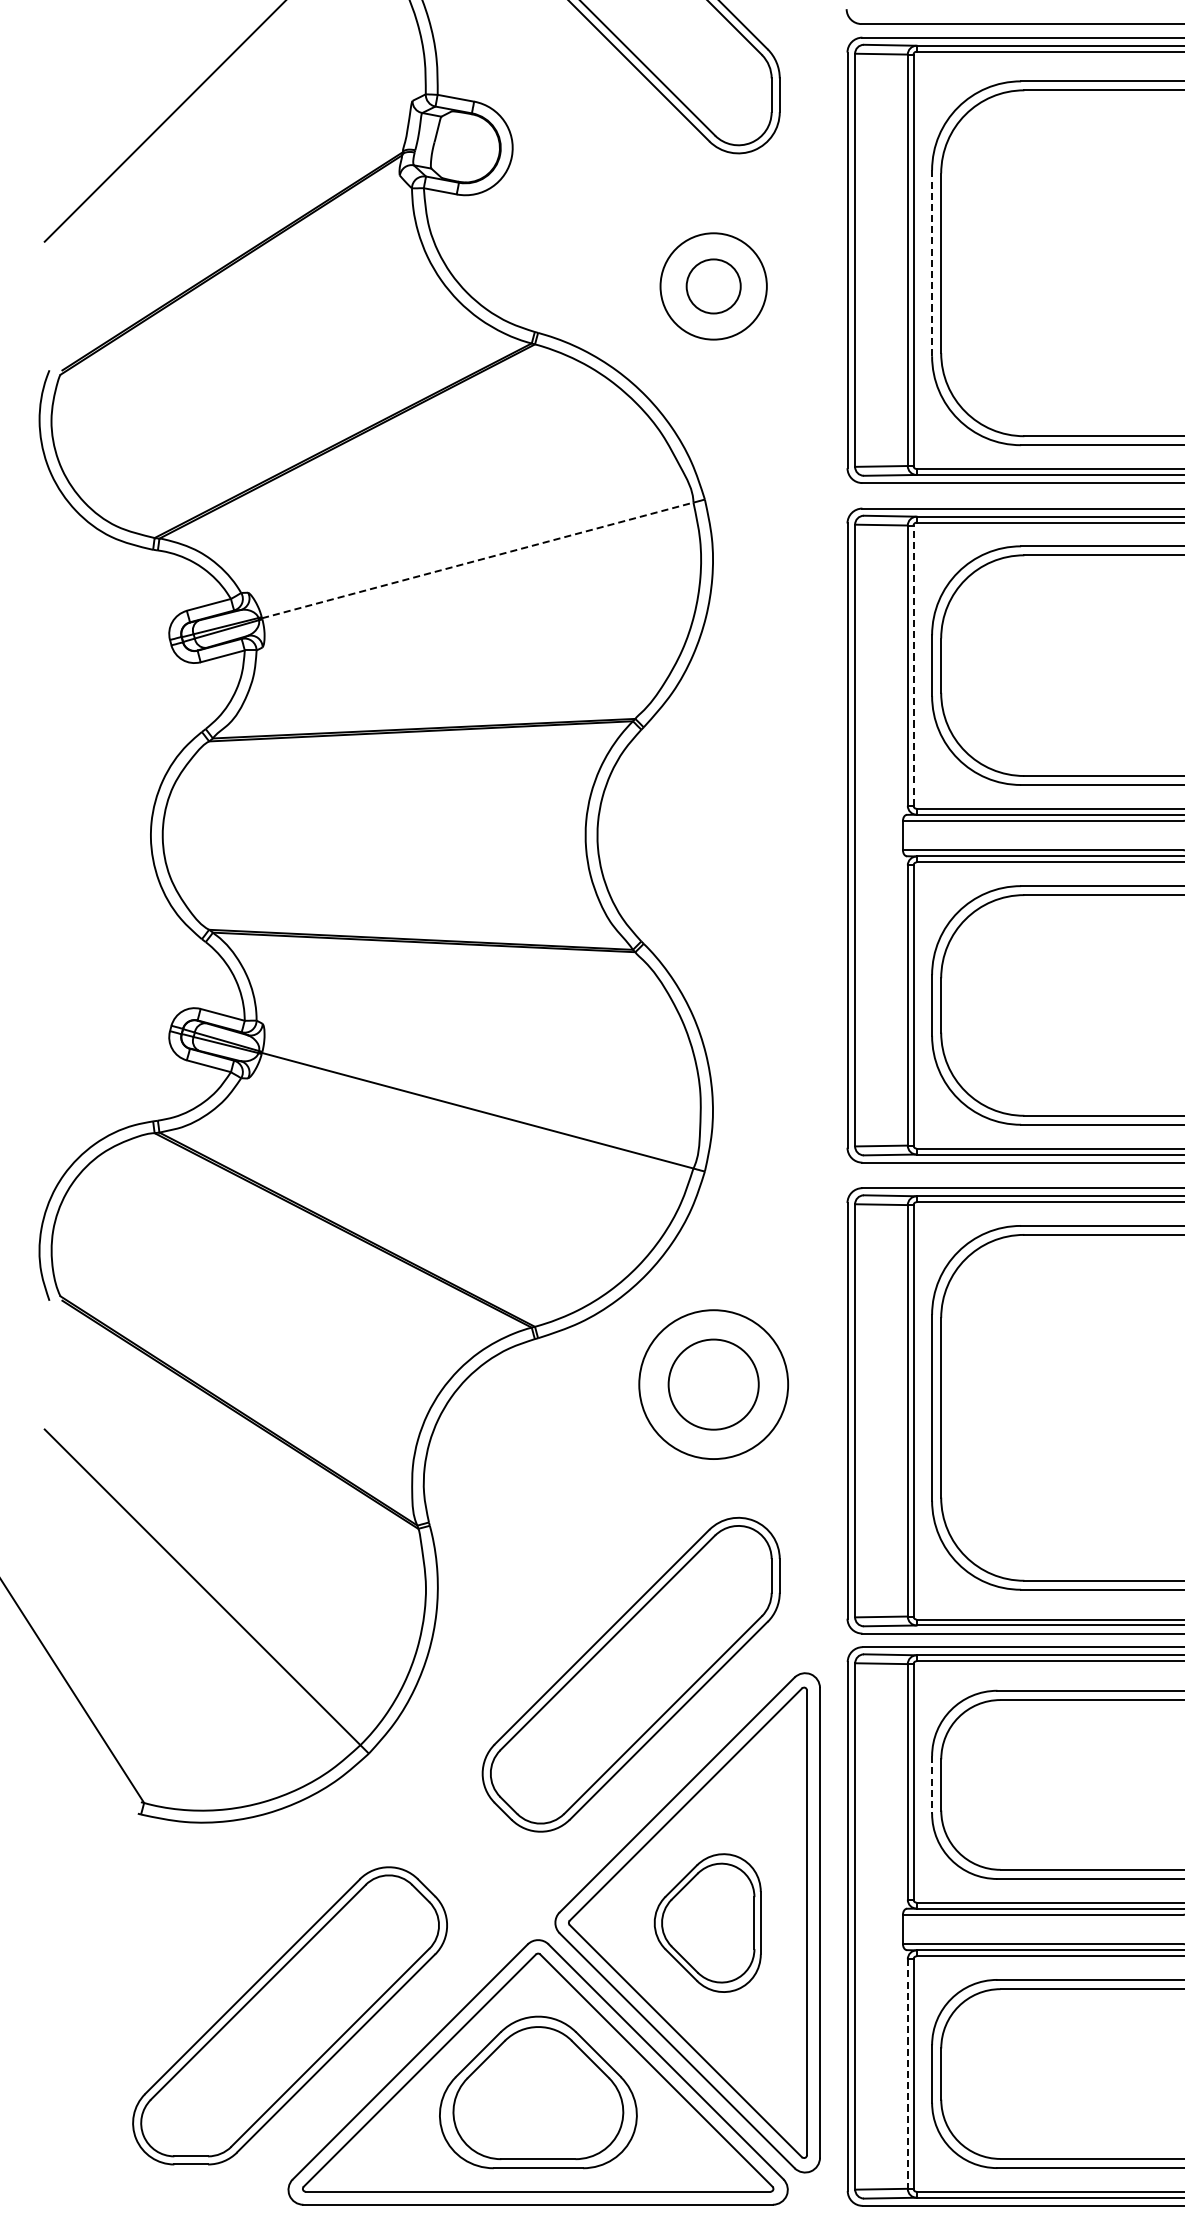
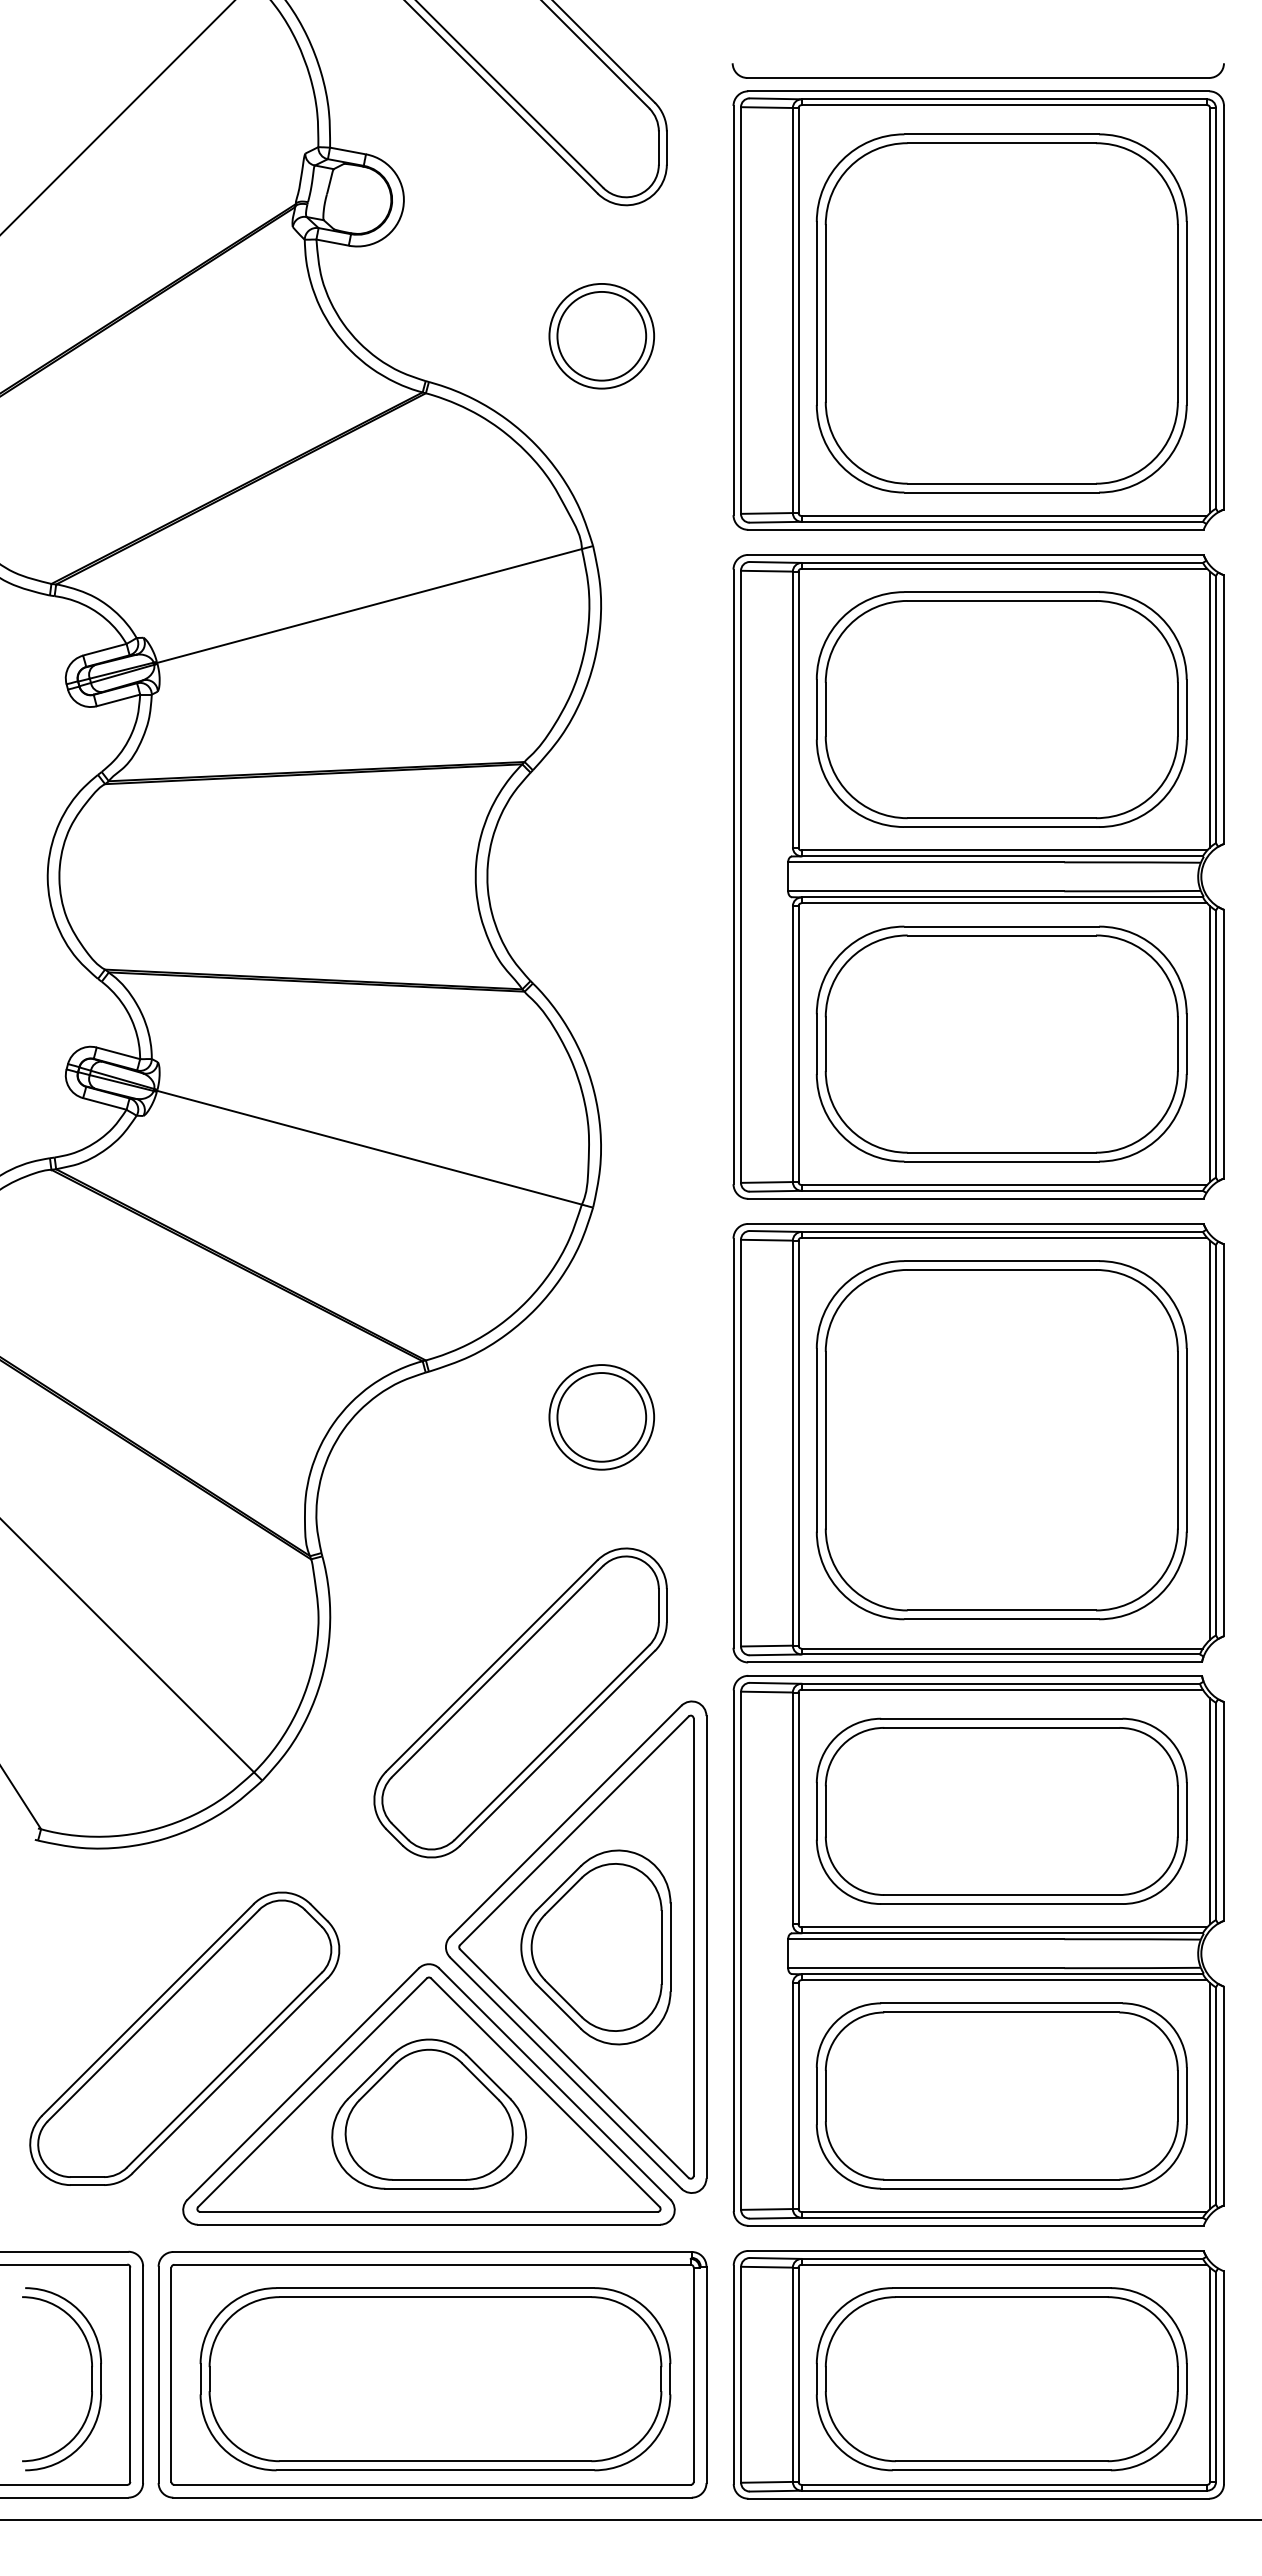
line: (931, 263) -> (816, 313), dashed -> solid
circle: (713, 285) -> (601, 335), size x1.67
line: (477, 560) -> (369, 606), dashed -> solid
line: (913, 665) -> (798, 709), dashed -> solid
circle: (713, 1384) -> (601, 1417), size x0.71
line: (931, 1784) -> (816, 1811), dashed -> solid
part: (707, 1923) -> (595, 1947), size x1.43
line: (907, 2074) -> (792, 2096), dashed -> solid

